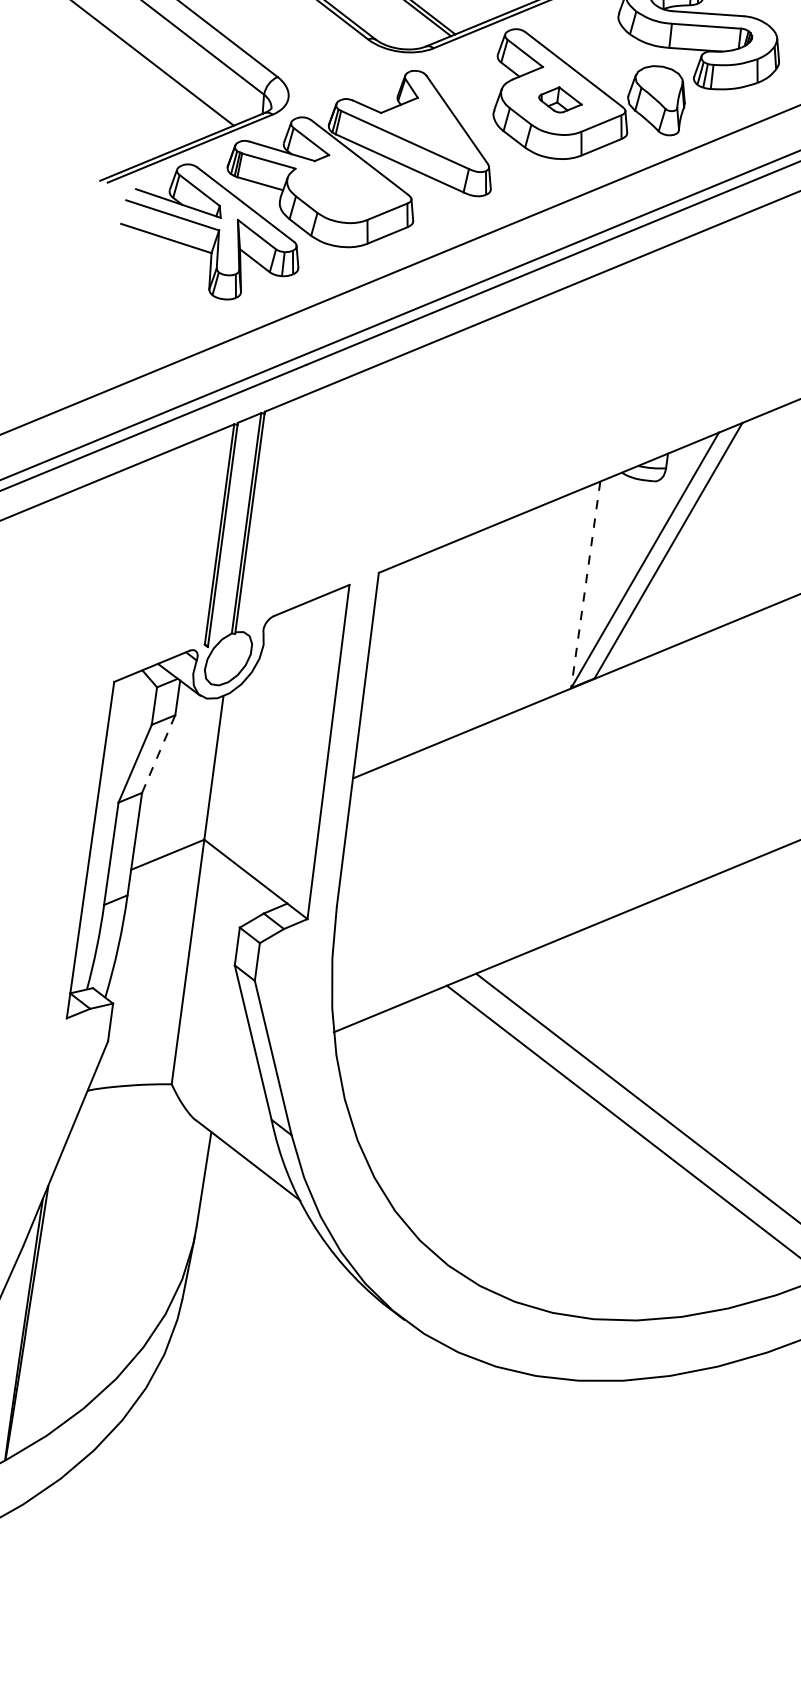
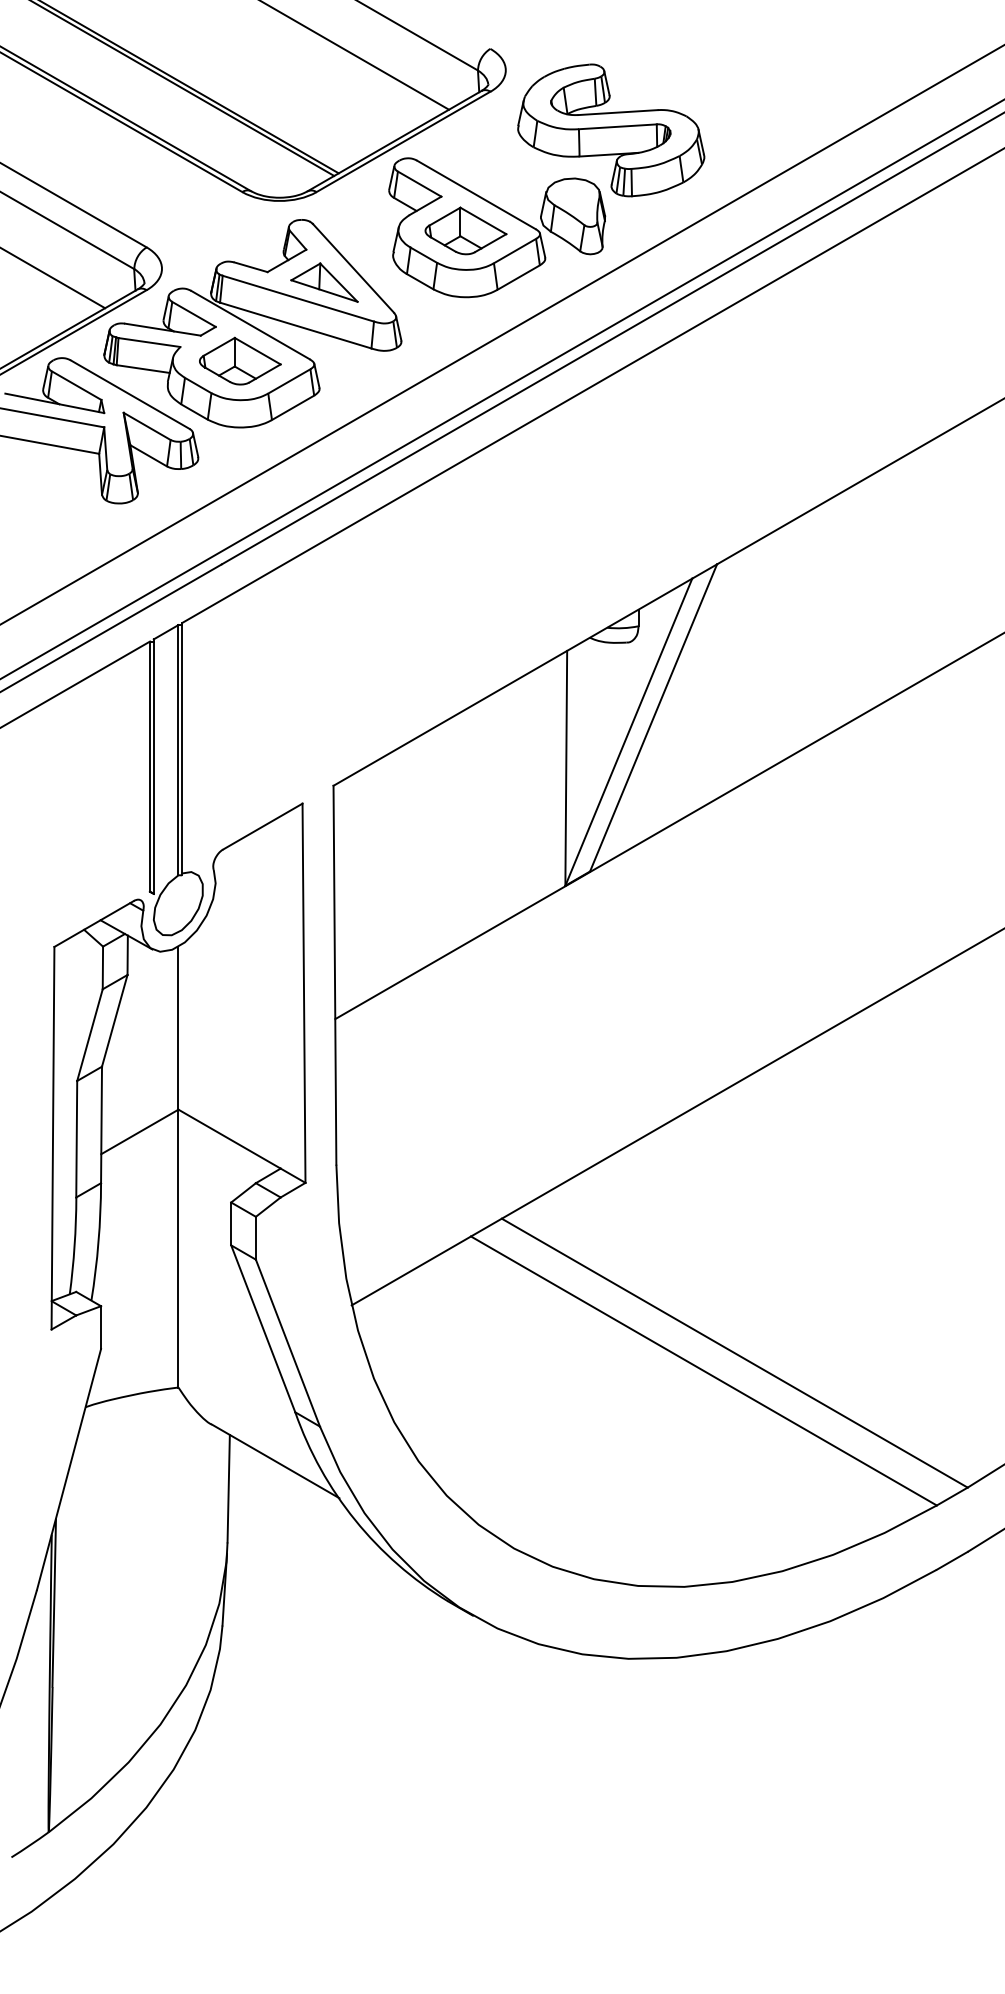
part: (560, 99) -> (465, 230), size x1.67
part: (430, 128) -> (324, 282), added
part: (346, 187) -> (240, 360), added
line: (585, 585) -> (566, 768), dashed -> solid
line: (158, 753) -> (114, 1020), dashed -> solid

